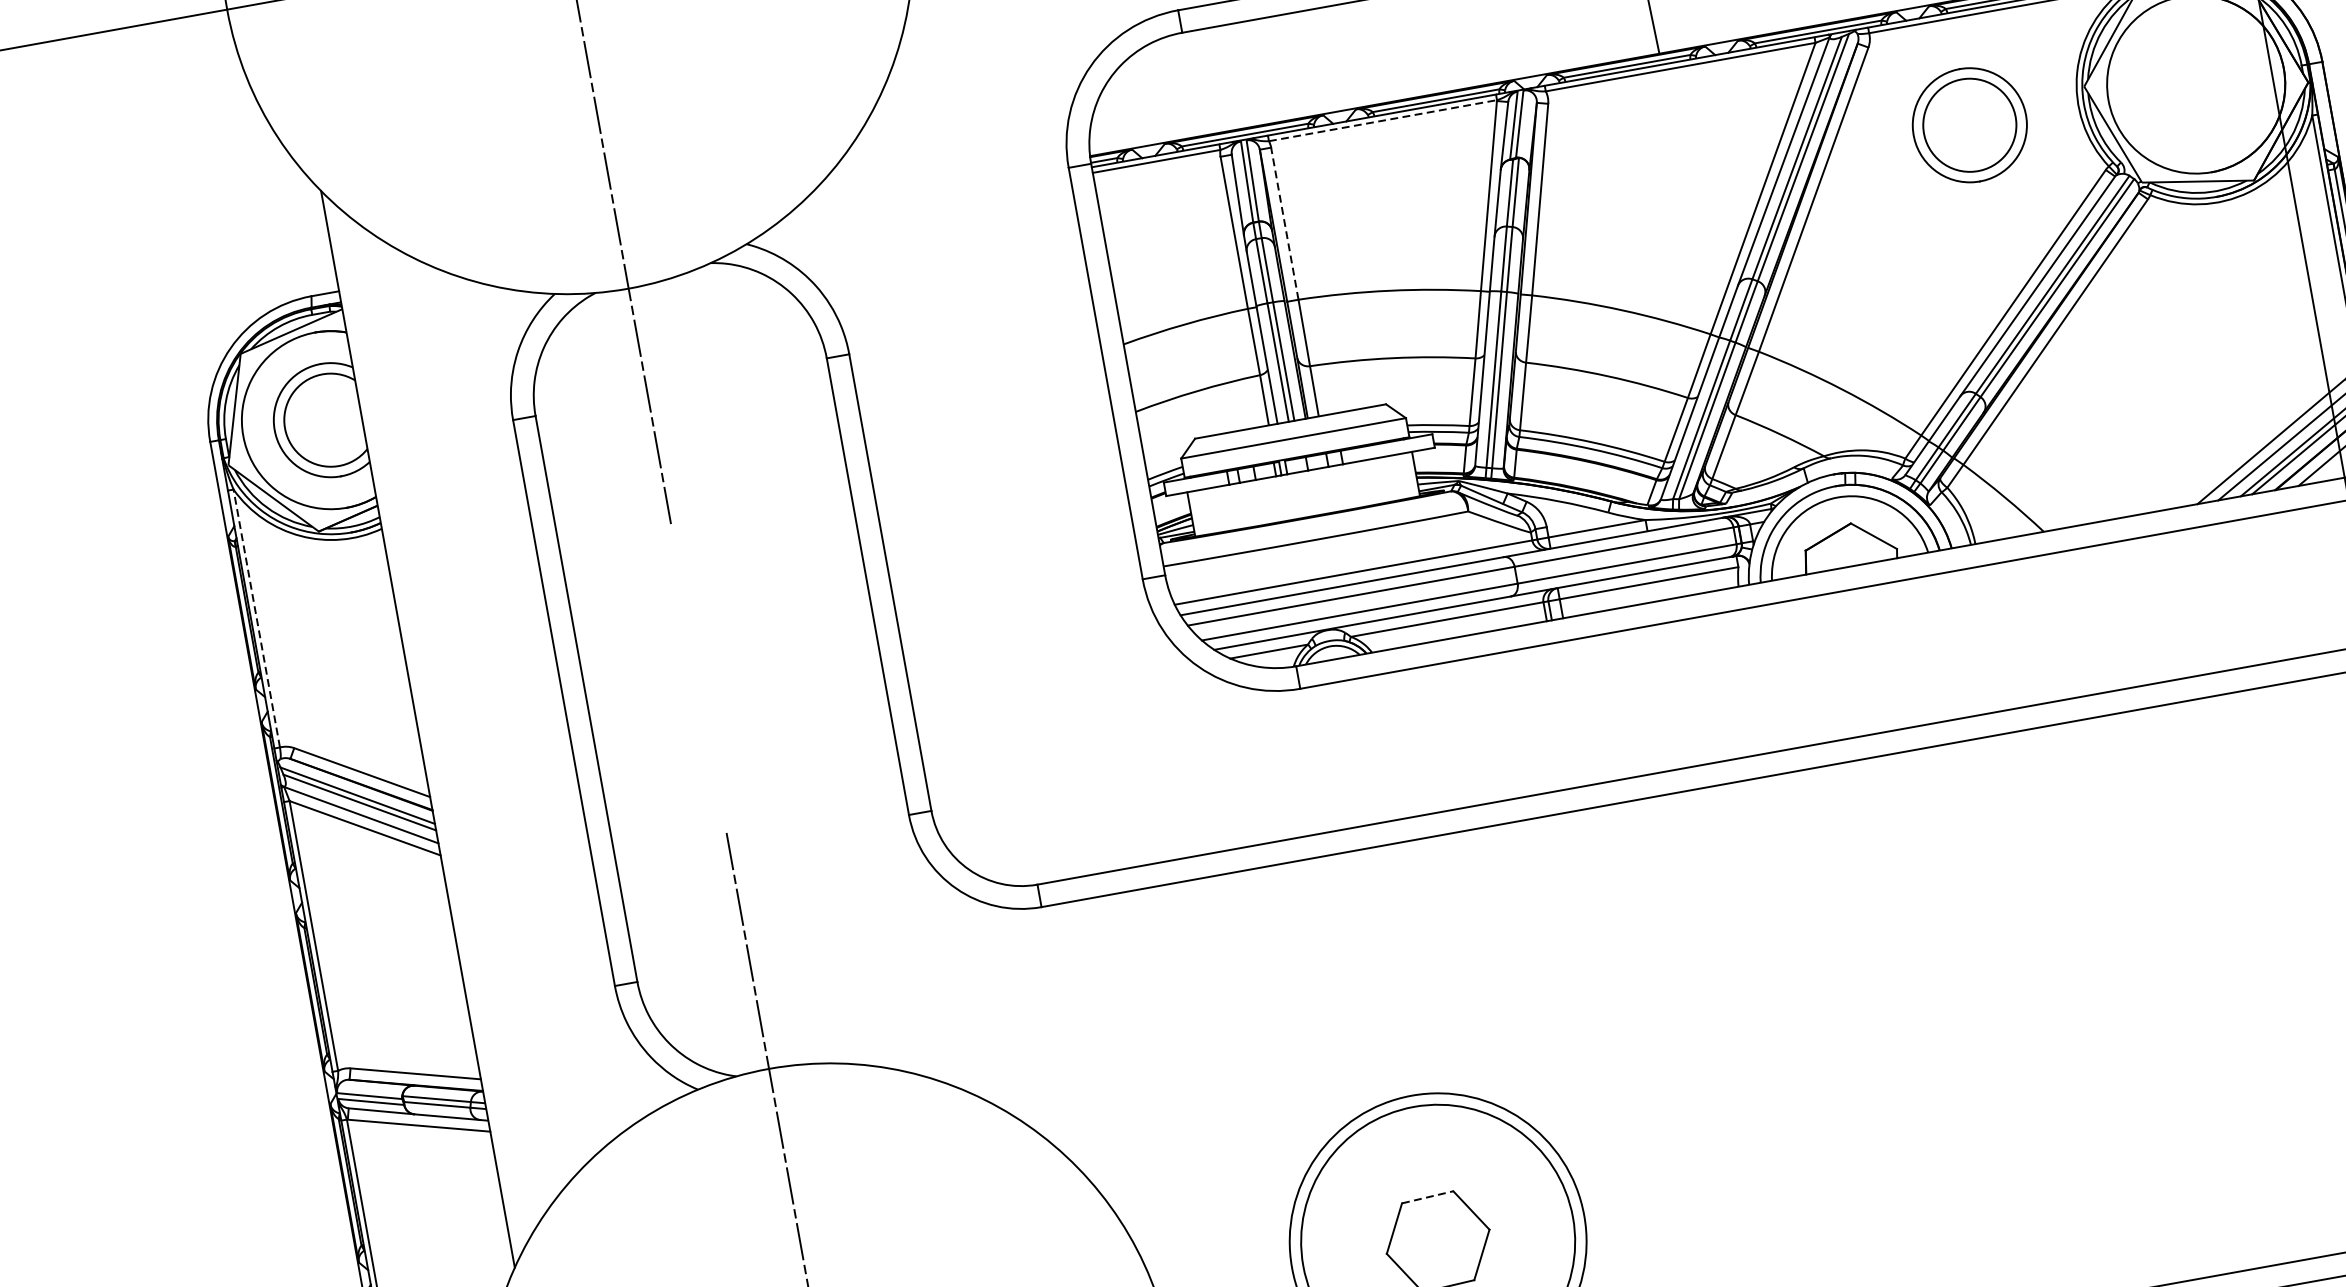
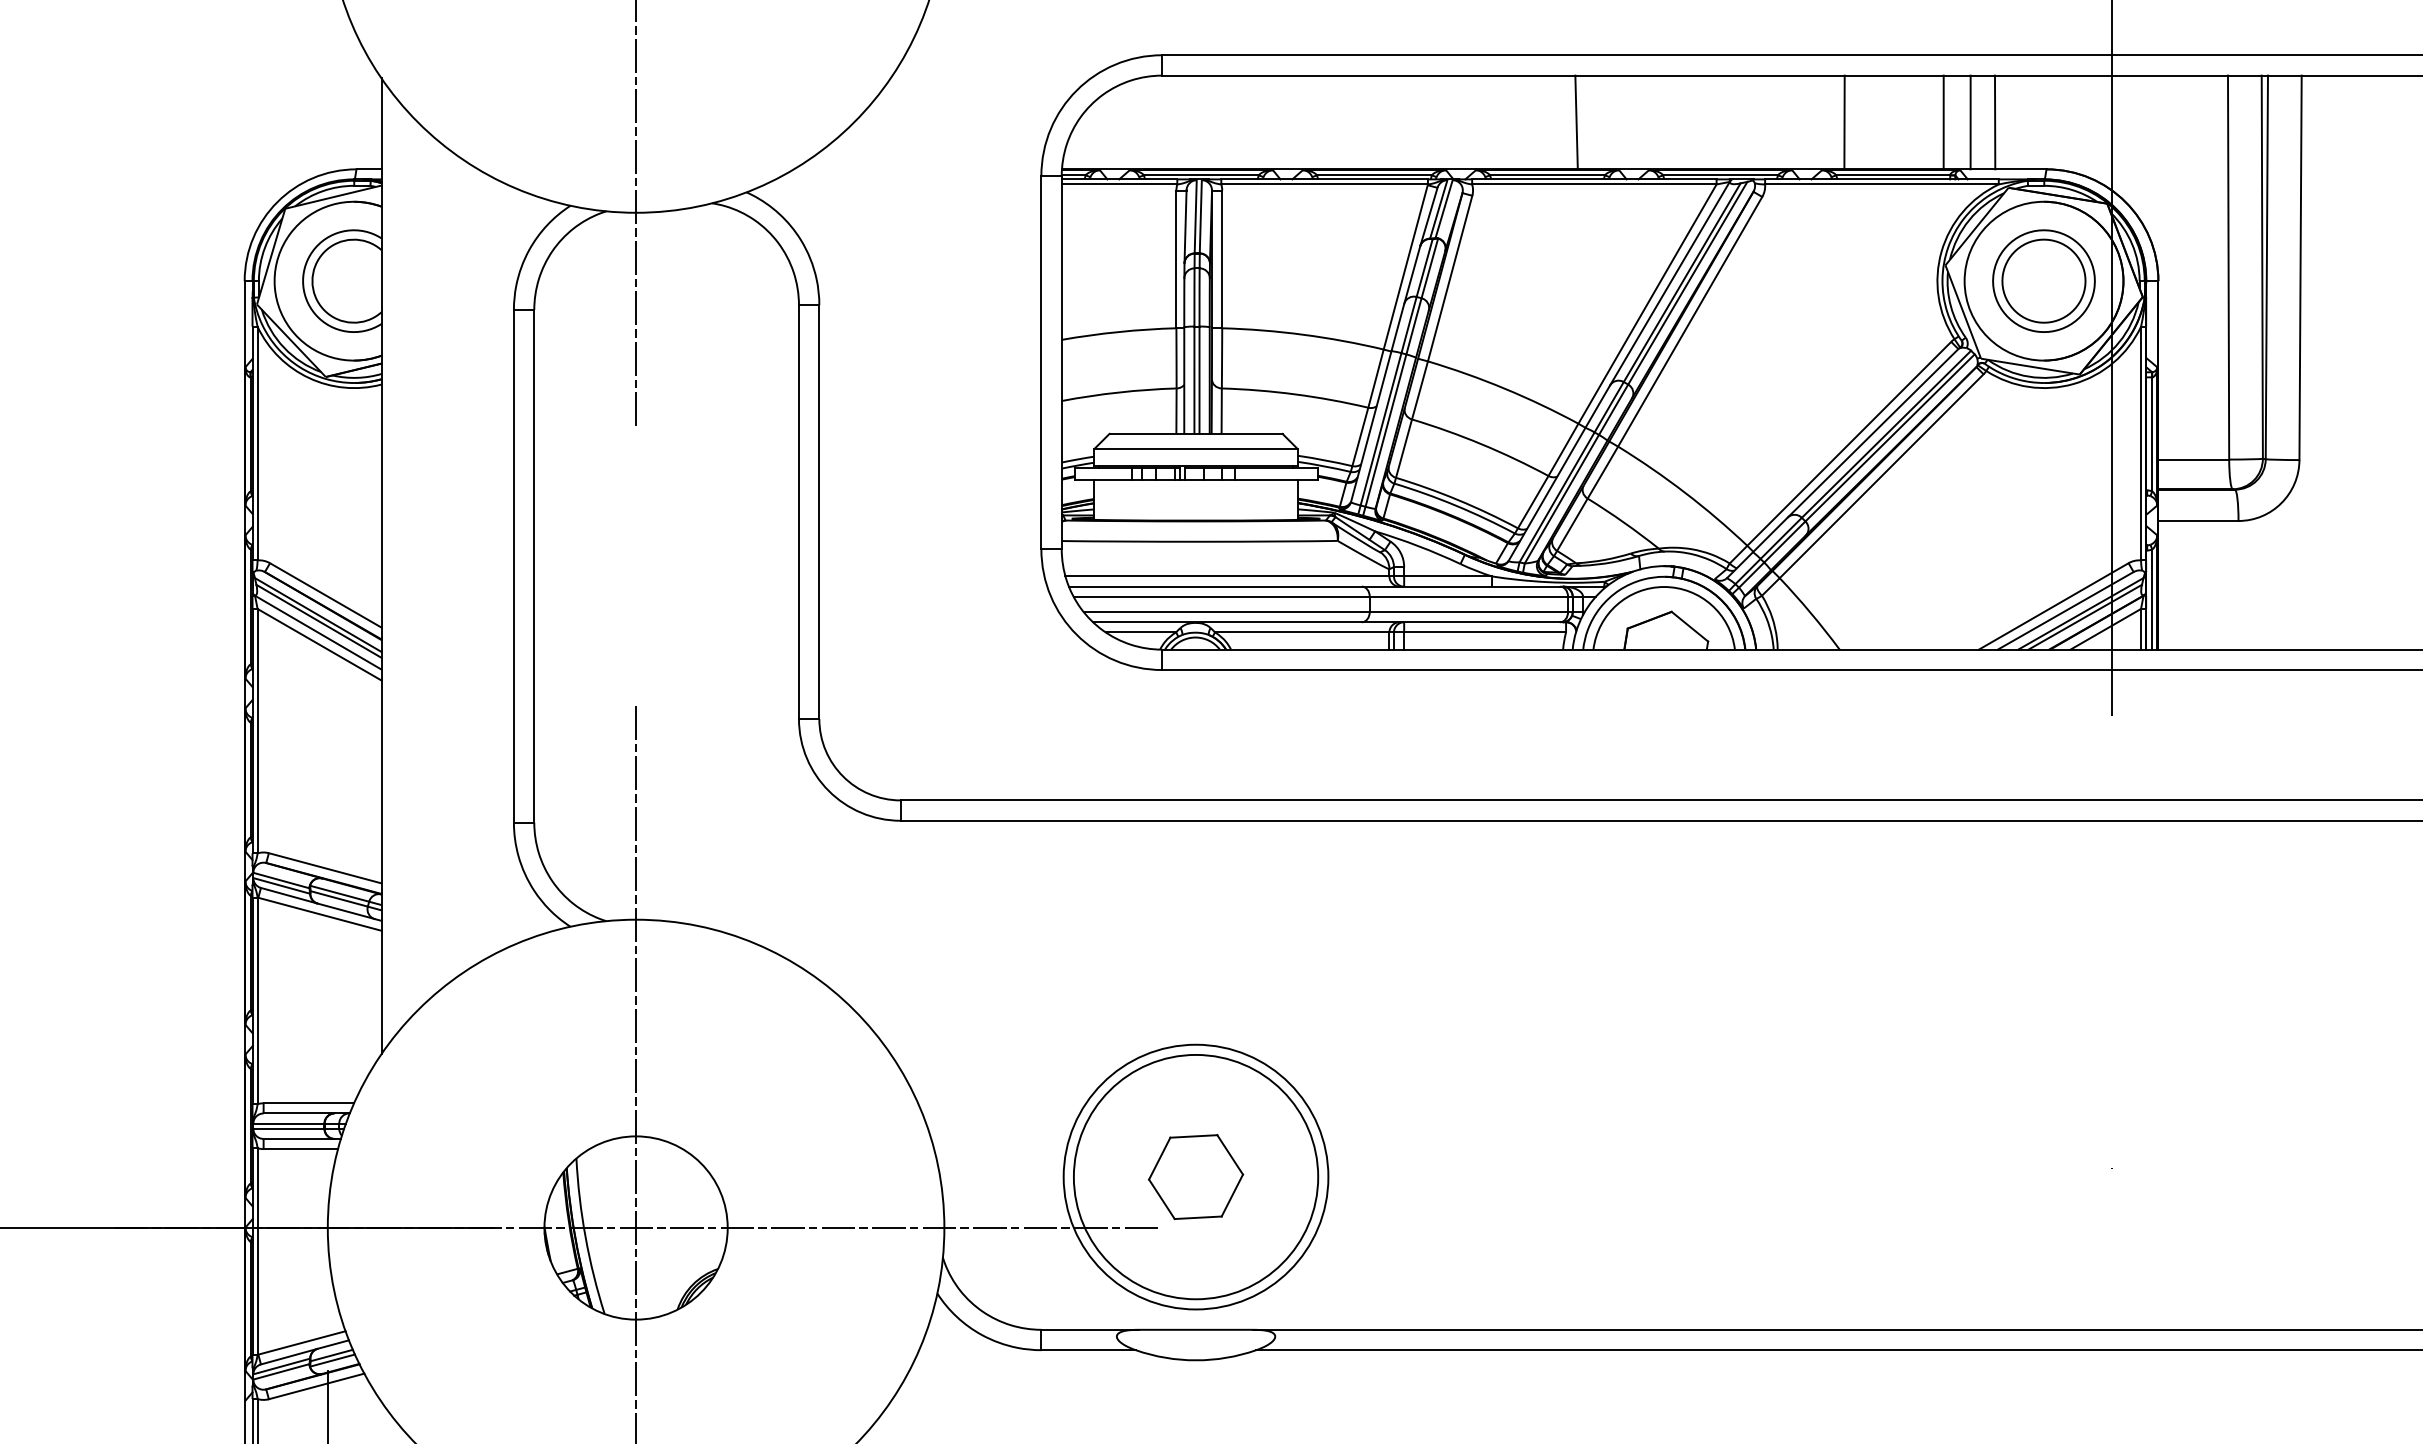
line: (1383, 120) -> (1325, 184), dashed -> solid
part: (1969, 124) -> (2043, 280), moved
line: (1285, 223) -> (1222, 259), dashed -> solid
line: (256, 618) -> (257, 443), dashed -> solid
line: (1427, 1197) -> (1193, 1136), dashed -> solid

